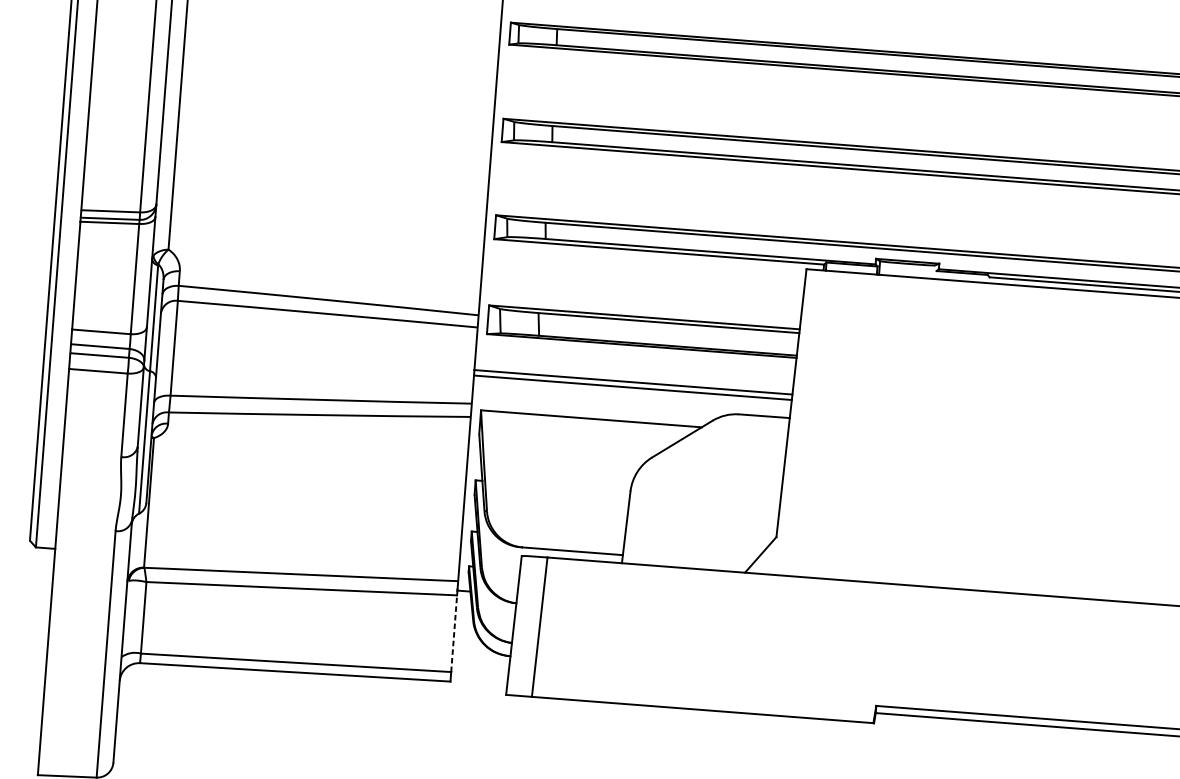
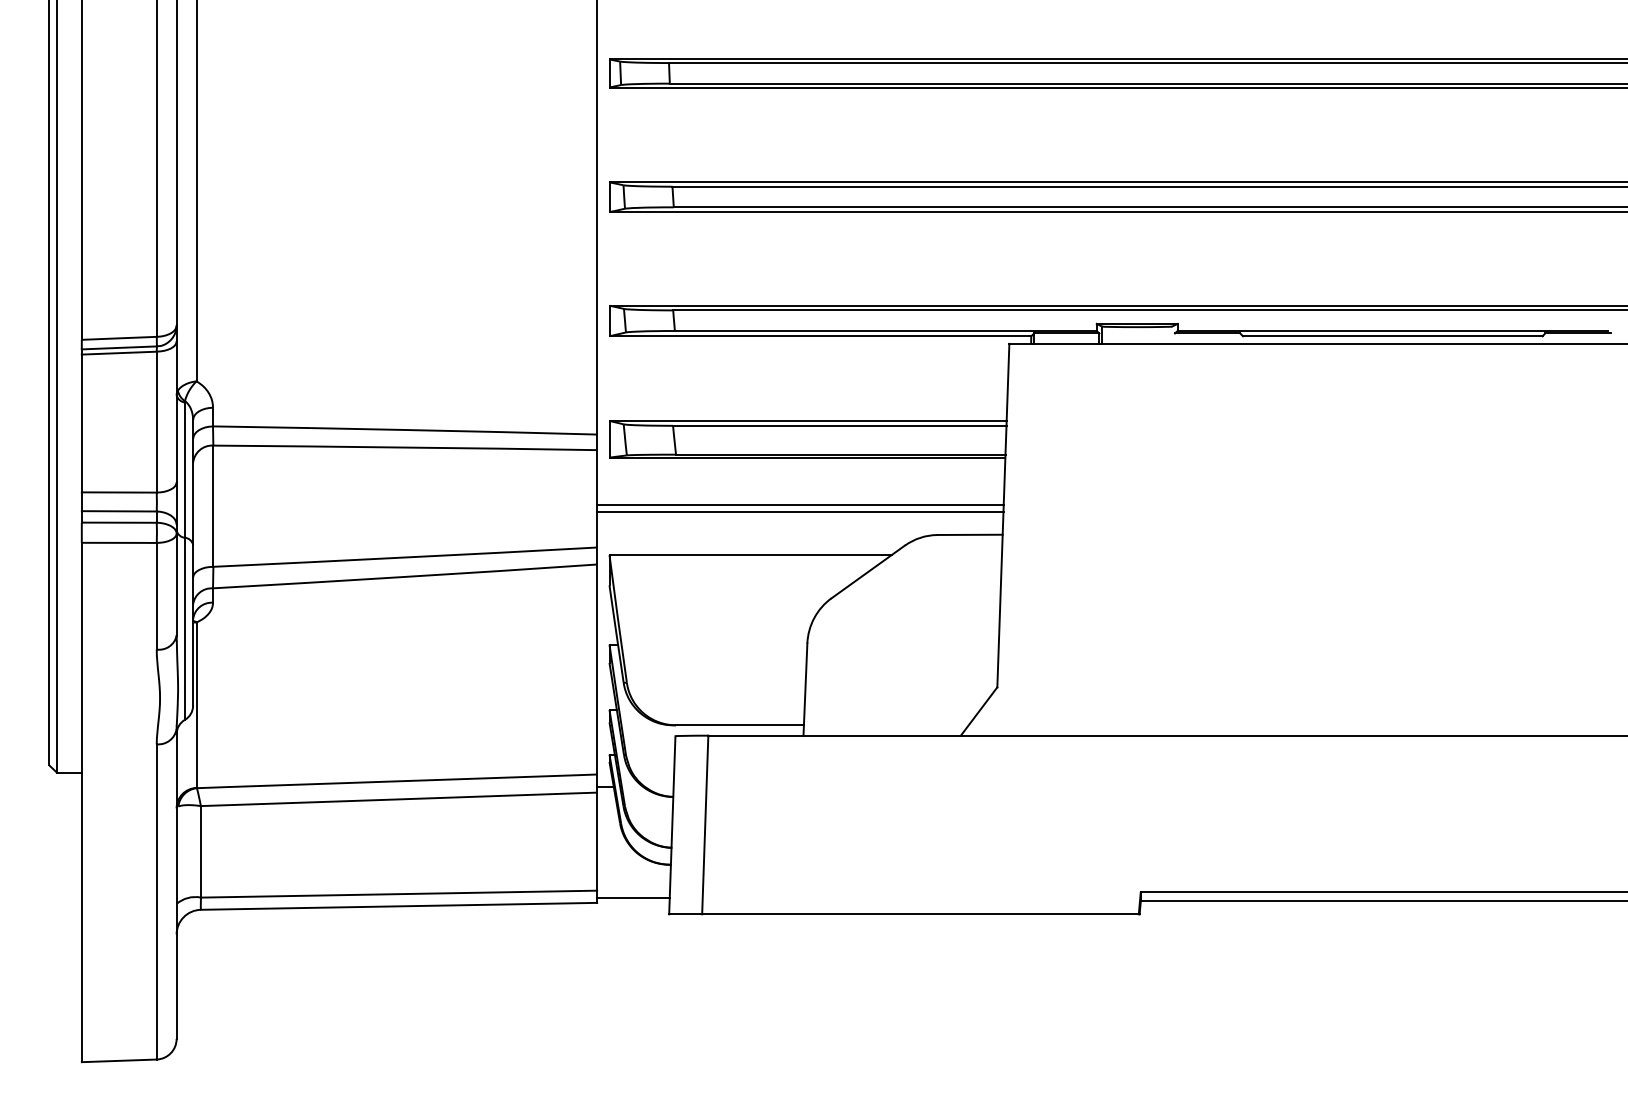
line: (454, 633) -> (597, 841), dashed -> solid
line: (479, 679) -> (633, 897), added

